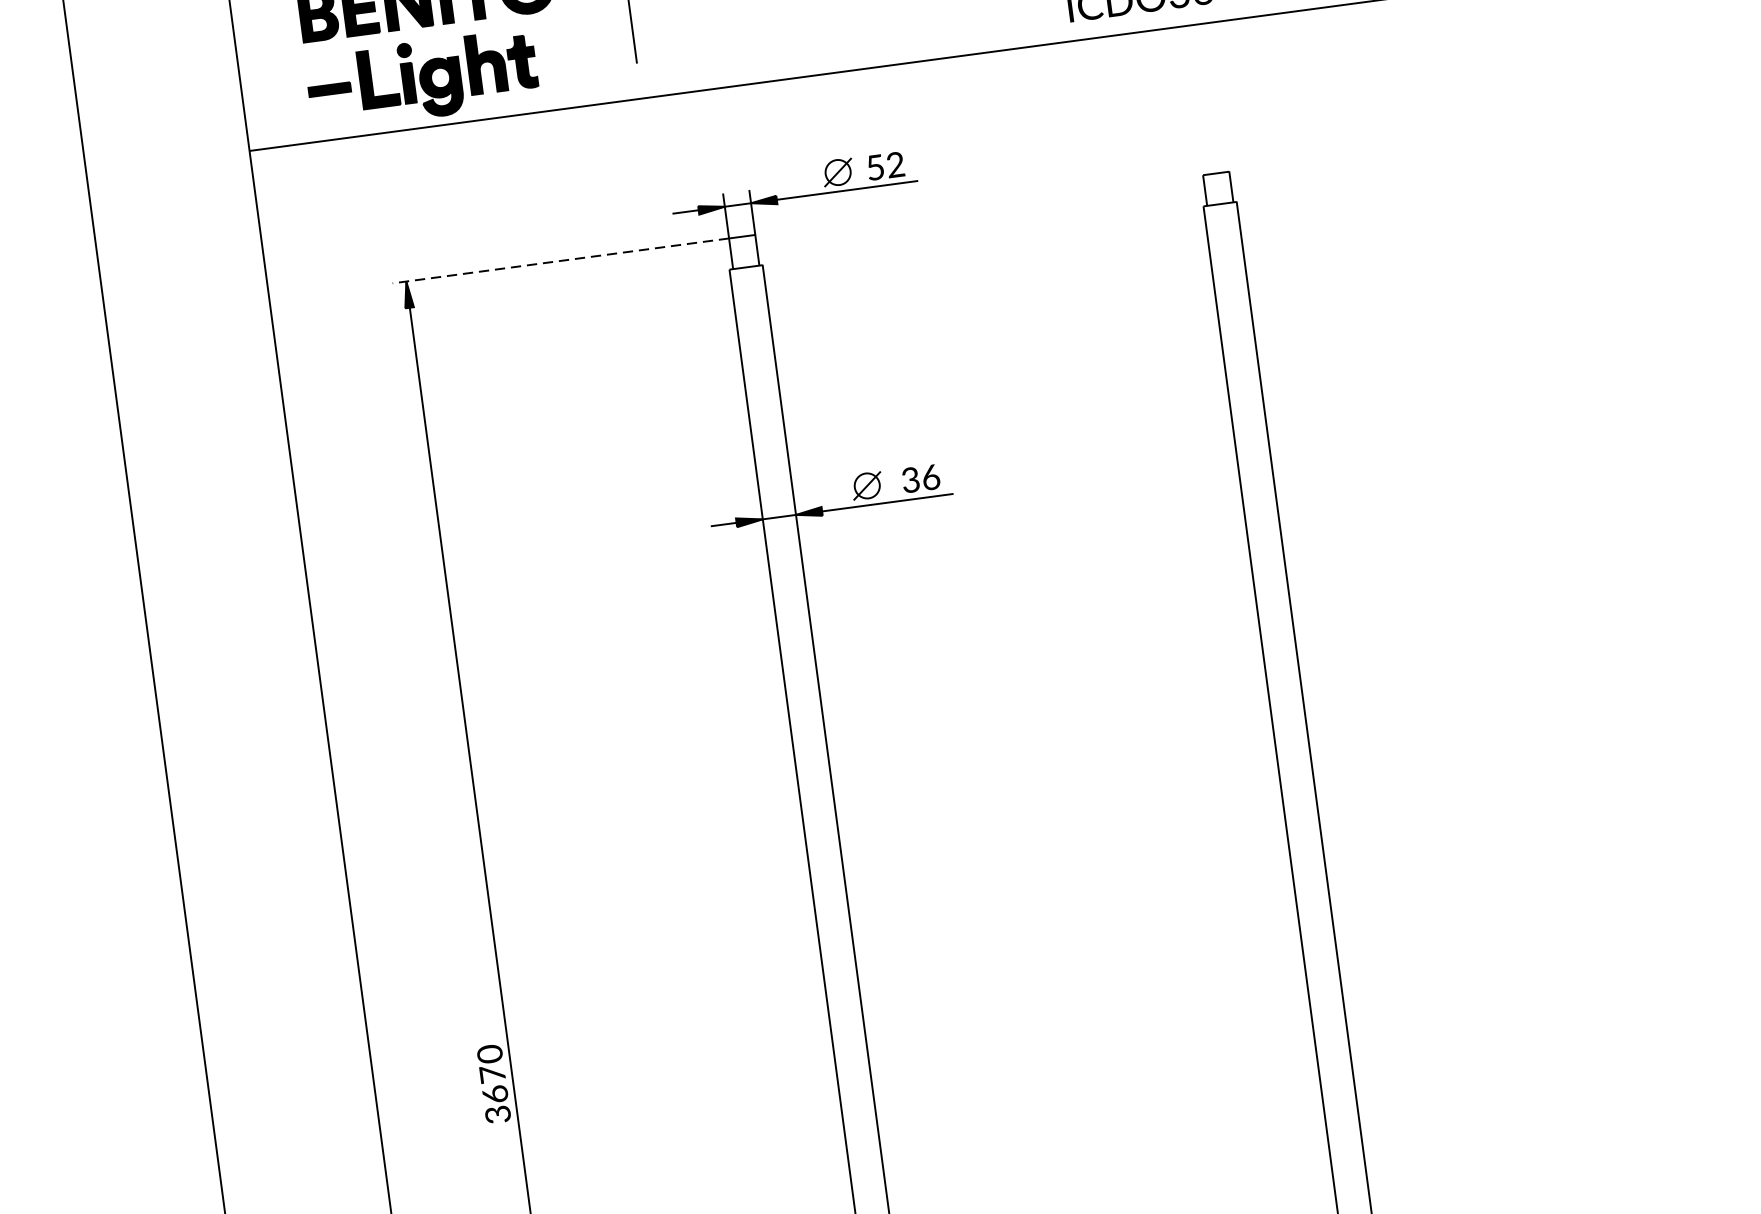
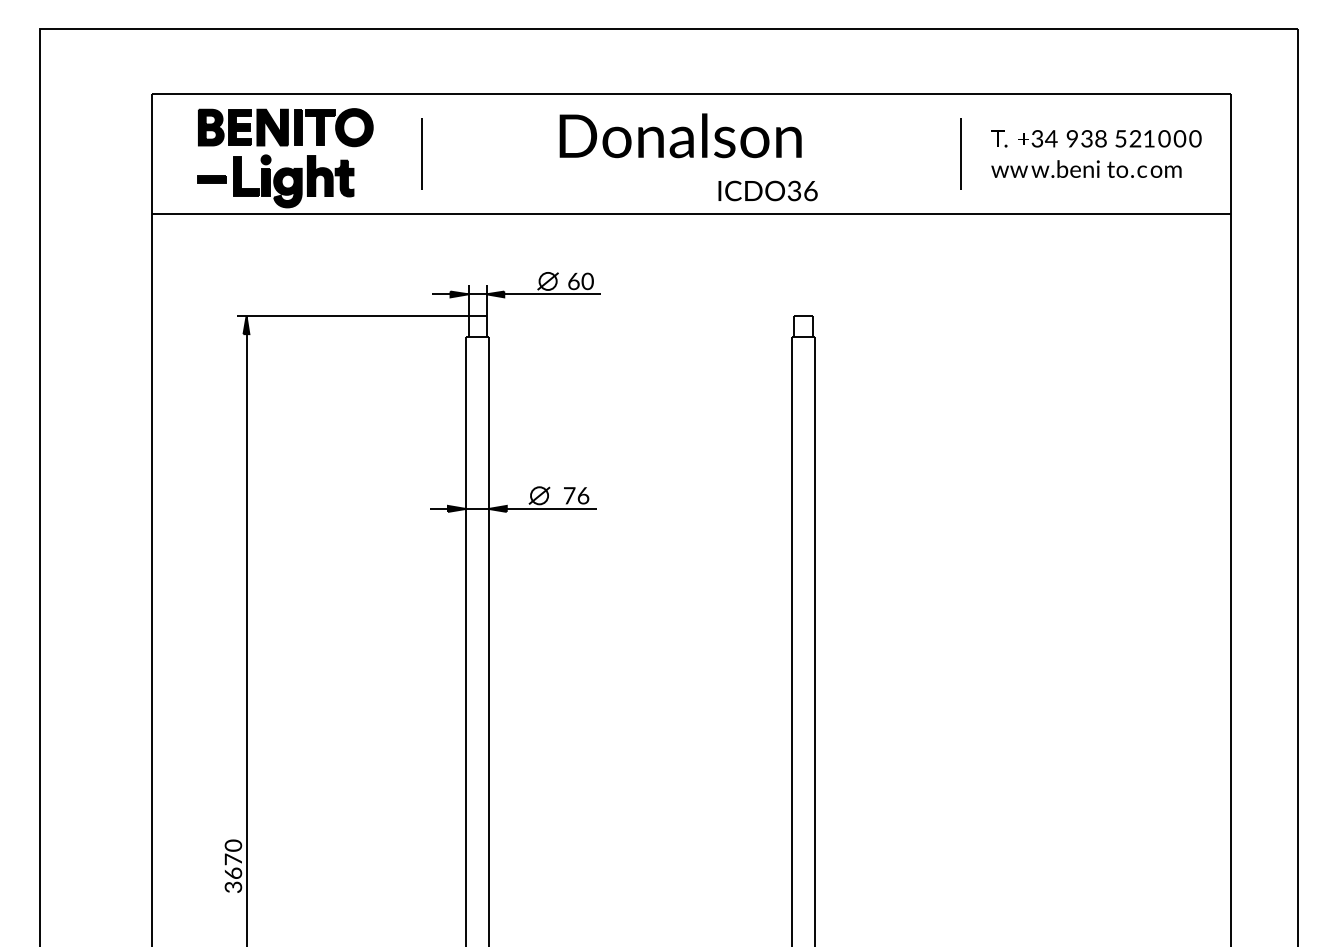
text: (885, 166) -> (580, 281), 52 -> 60
line: (560, 261) -> (352, 316), dashed -> solid
text: (910, 479) -> (569, 495), 36 -> 76

